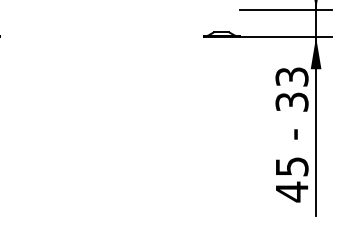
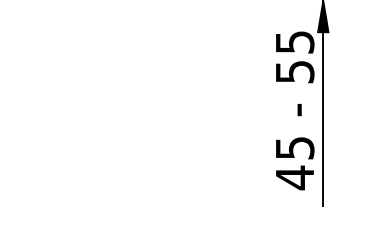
text: (291, 89) -> (294, 57), 33 -> 55

